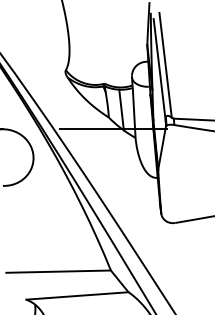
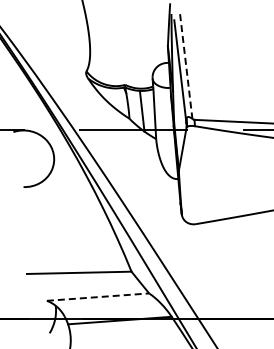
line: (165, 65) -> (186, 66), solid -> dashed
line: (77, 296) -> (98, 297), solid -> dashed

